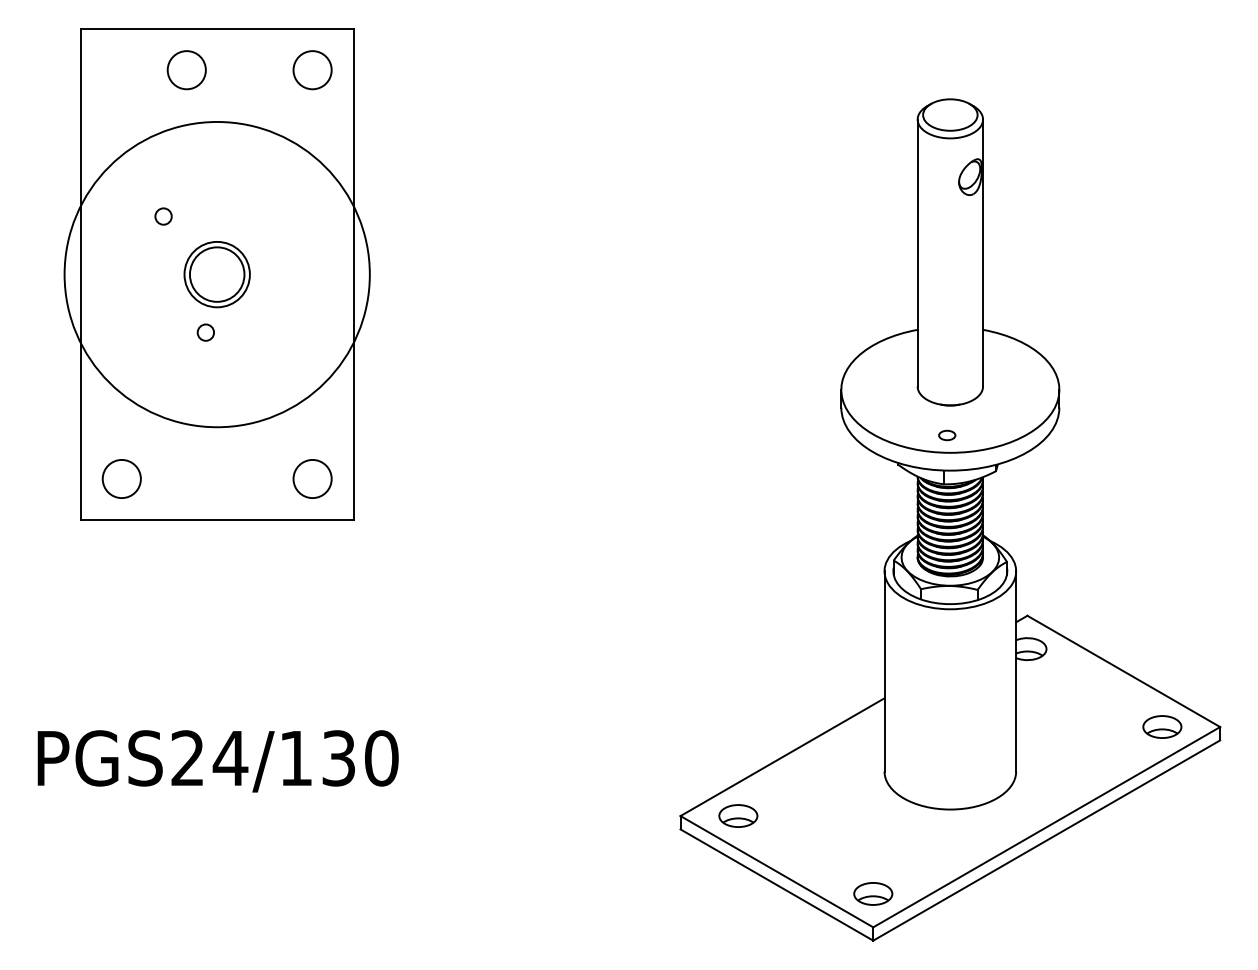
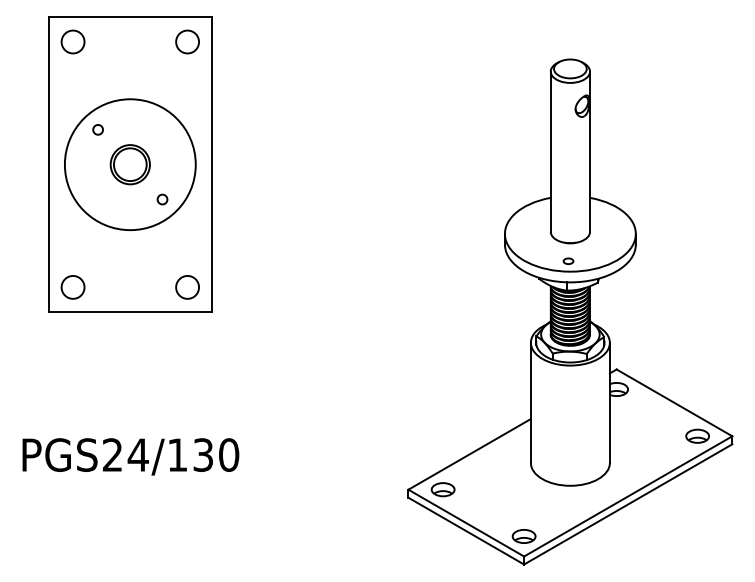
circle: (185, 69) -> (72, 41), moved
circle: (215, 274) -> (129, 164), size x0.71
circle: (205, 332) -> (162, 199), moved

